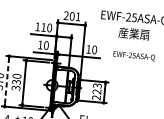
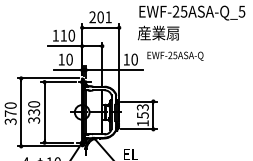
text: (134, 33) -> (158, 32), moved
text: (134, 55) -> (175, 55), moved
line: (7, 81) -> (21, 112), dashed -> solid
text: (96, 94) -> (142, 119), 223 -> 153

